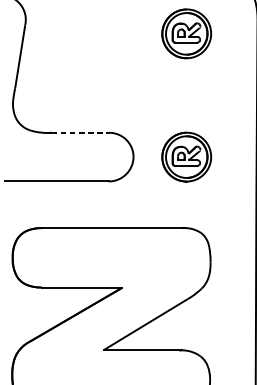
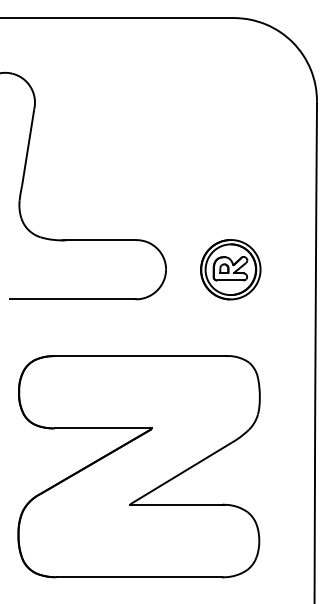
part: (186, 33) -> (230, 119), removed
line: (80, 133) -> (101, 240), dashed -> solid

